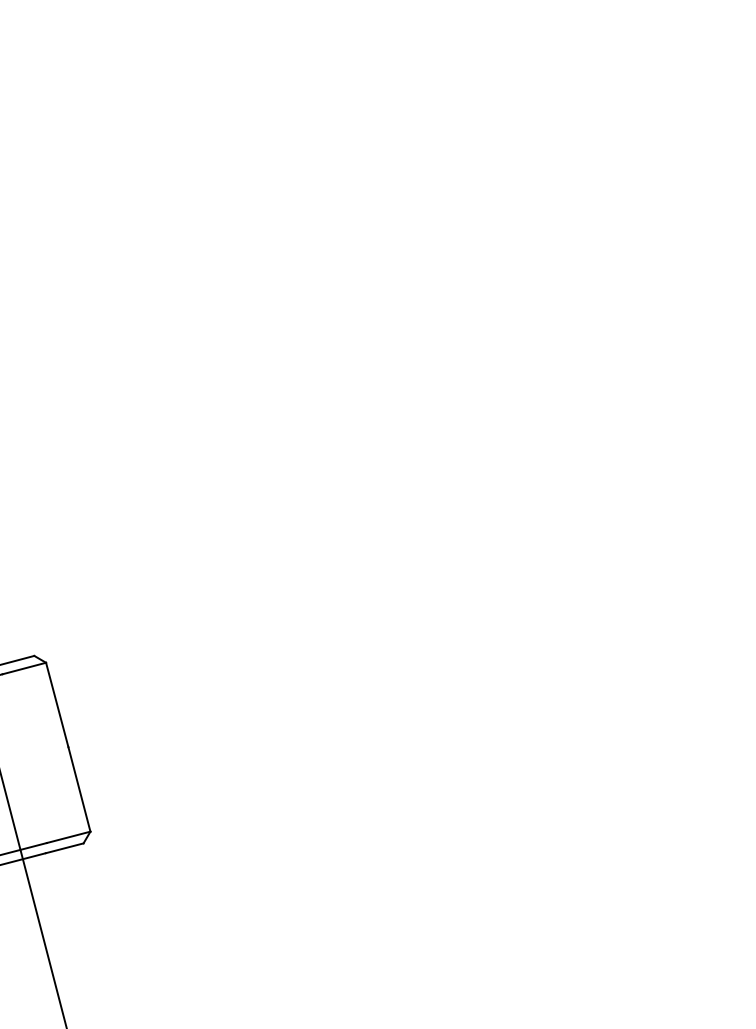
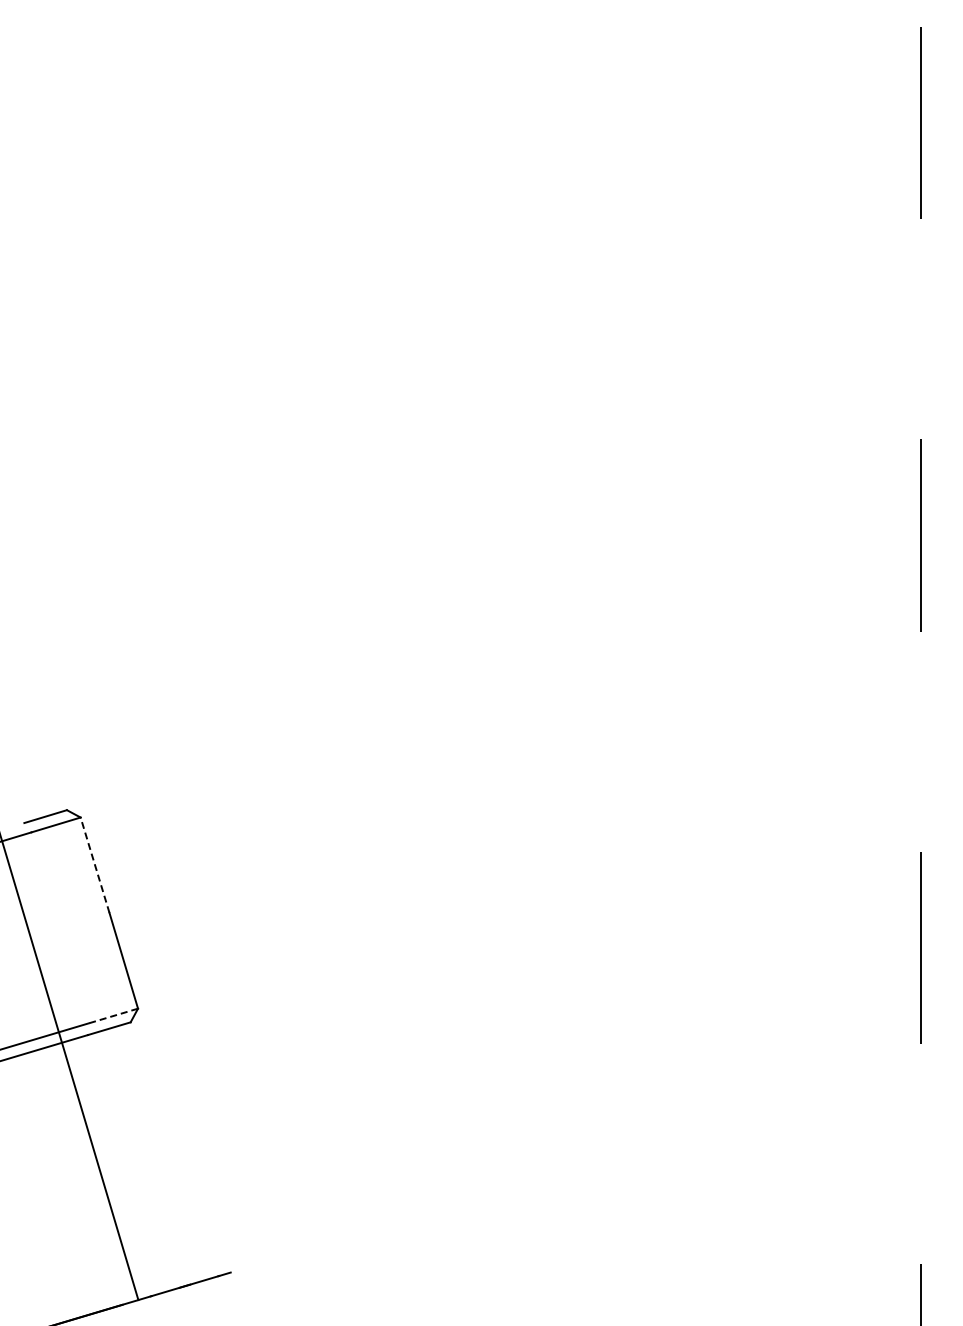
line: (57, 705) -> (95, 865), solid -> dashed
line: (68, 837) -> (113, 1016), solid -> dashed

